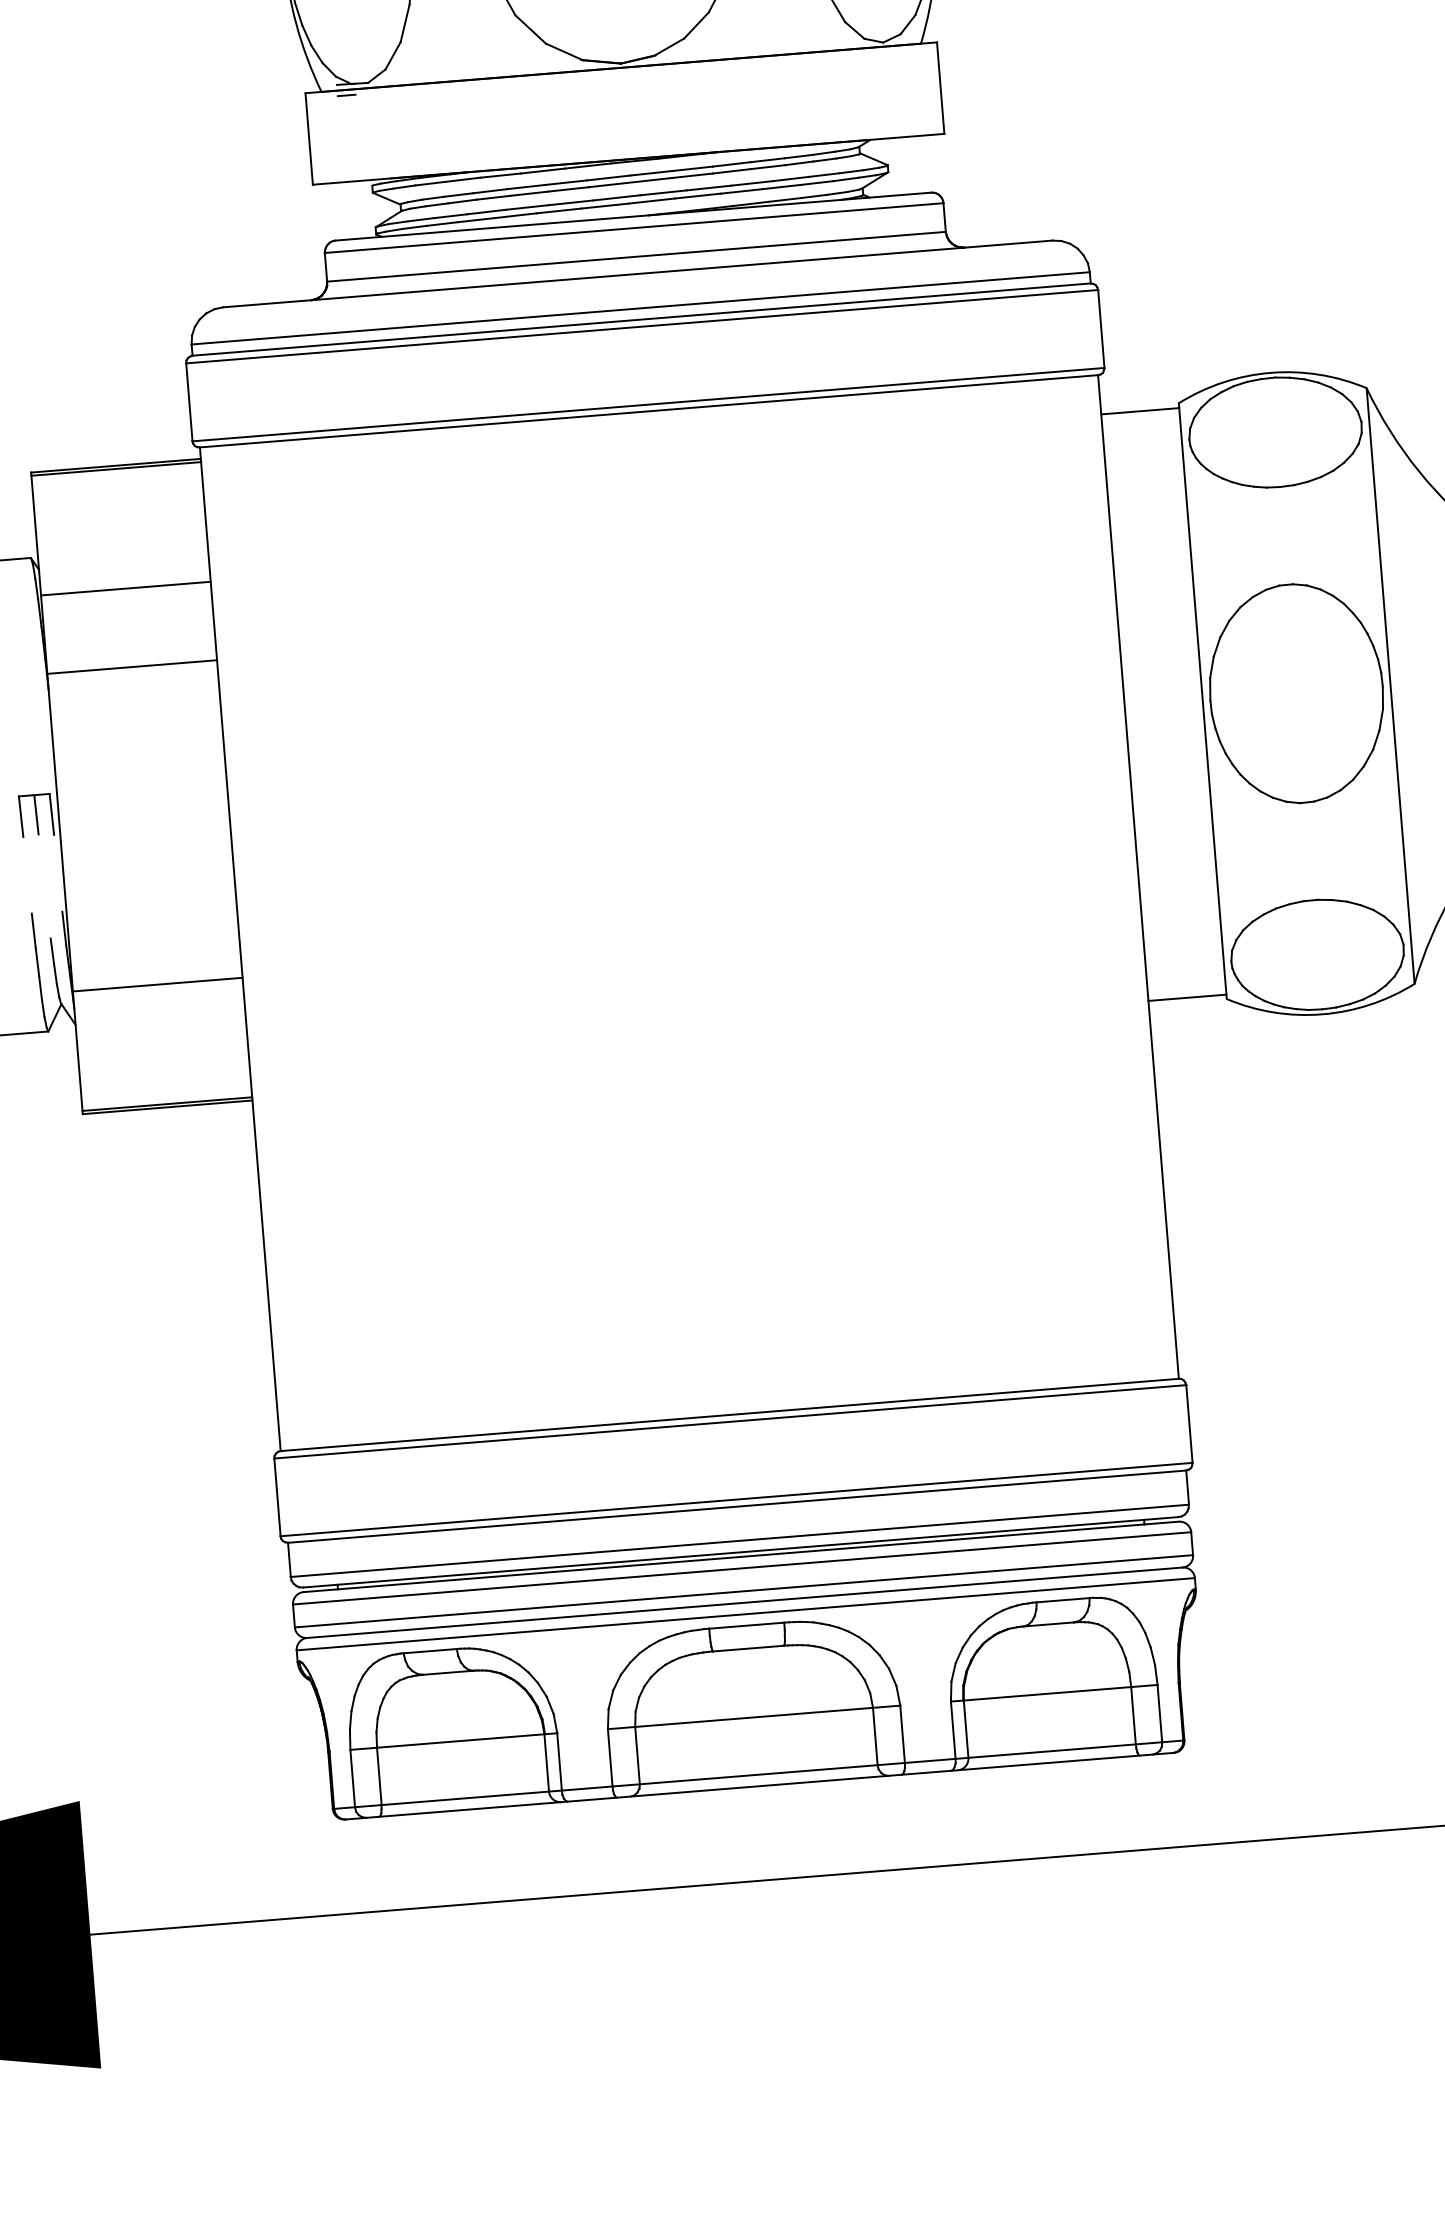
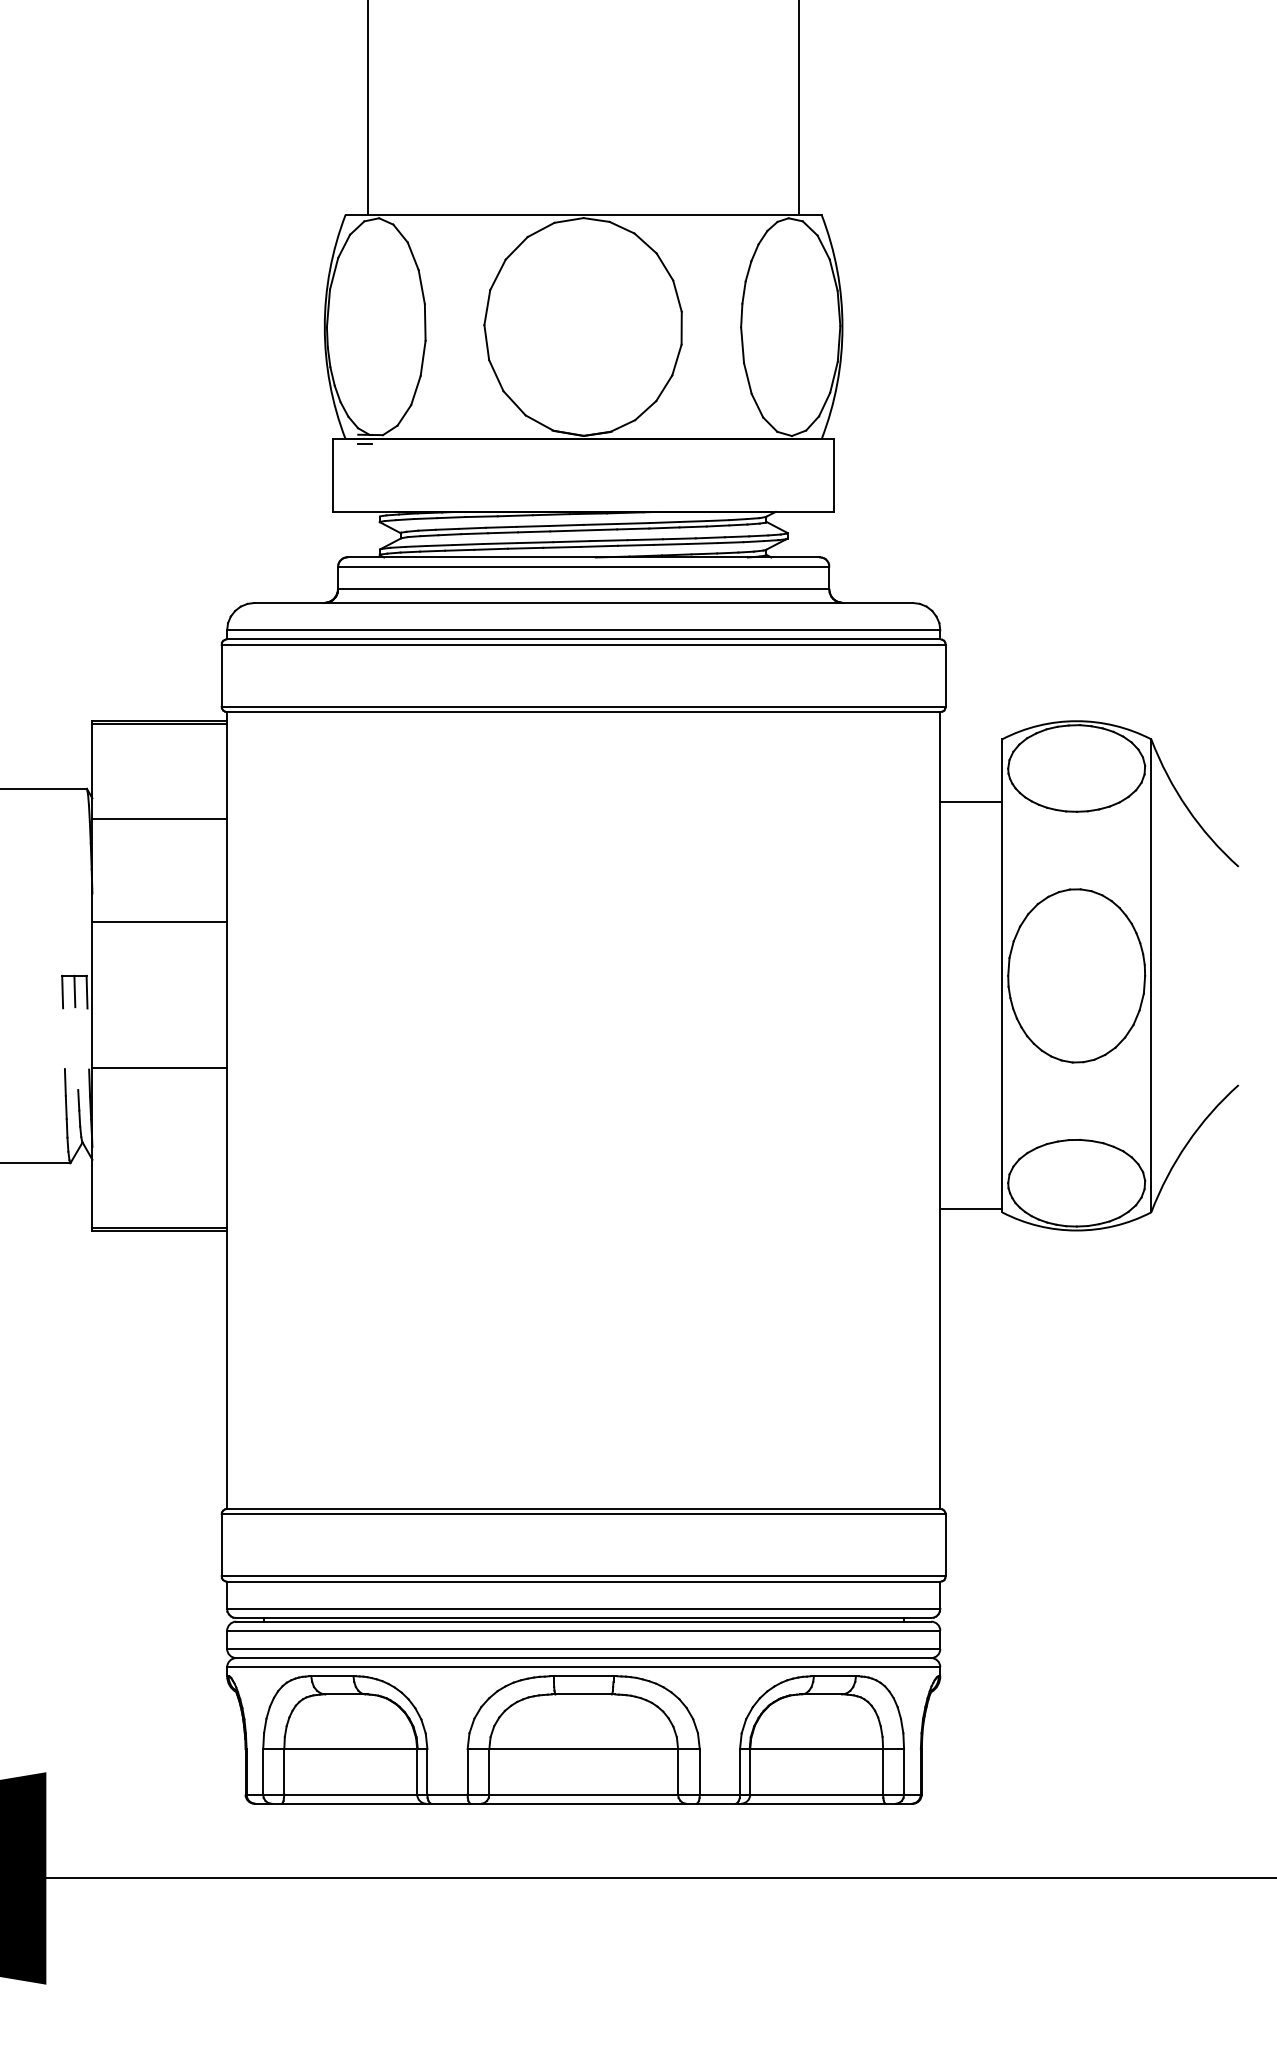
line: (1140, 411) -> (971, 802), moved
line: (131, 667) -> (159, 922), moved
line: (157, 985) -> (159, 1068), moved

